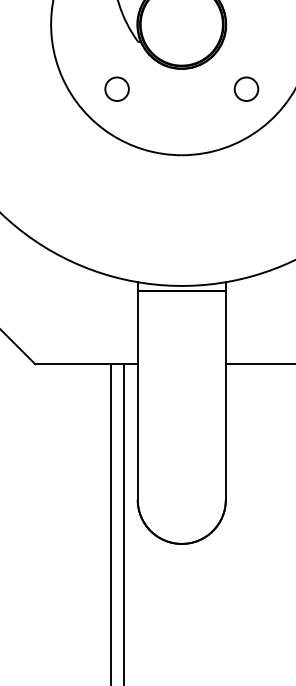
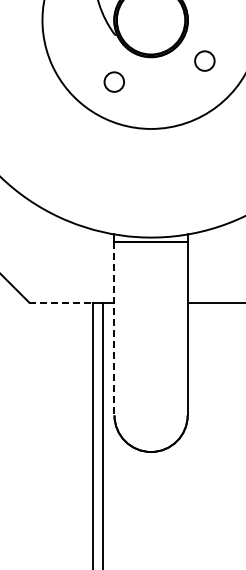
circle: (116, 88) -> (113, 81), moved
circle: (246, 88) -> (204, 60), moved
line: (73, 364) -> (61, 302), solid -> dashed
line: (137, 395) -> (114, 328), solid -> dashed

